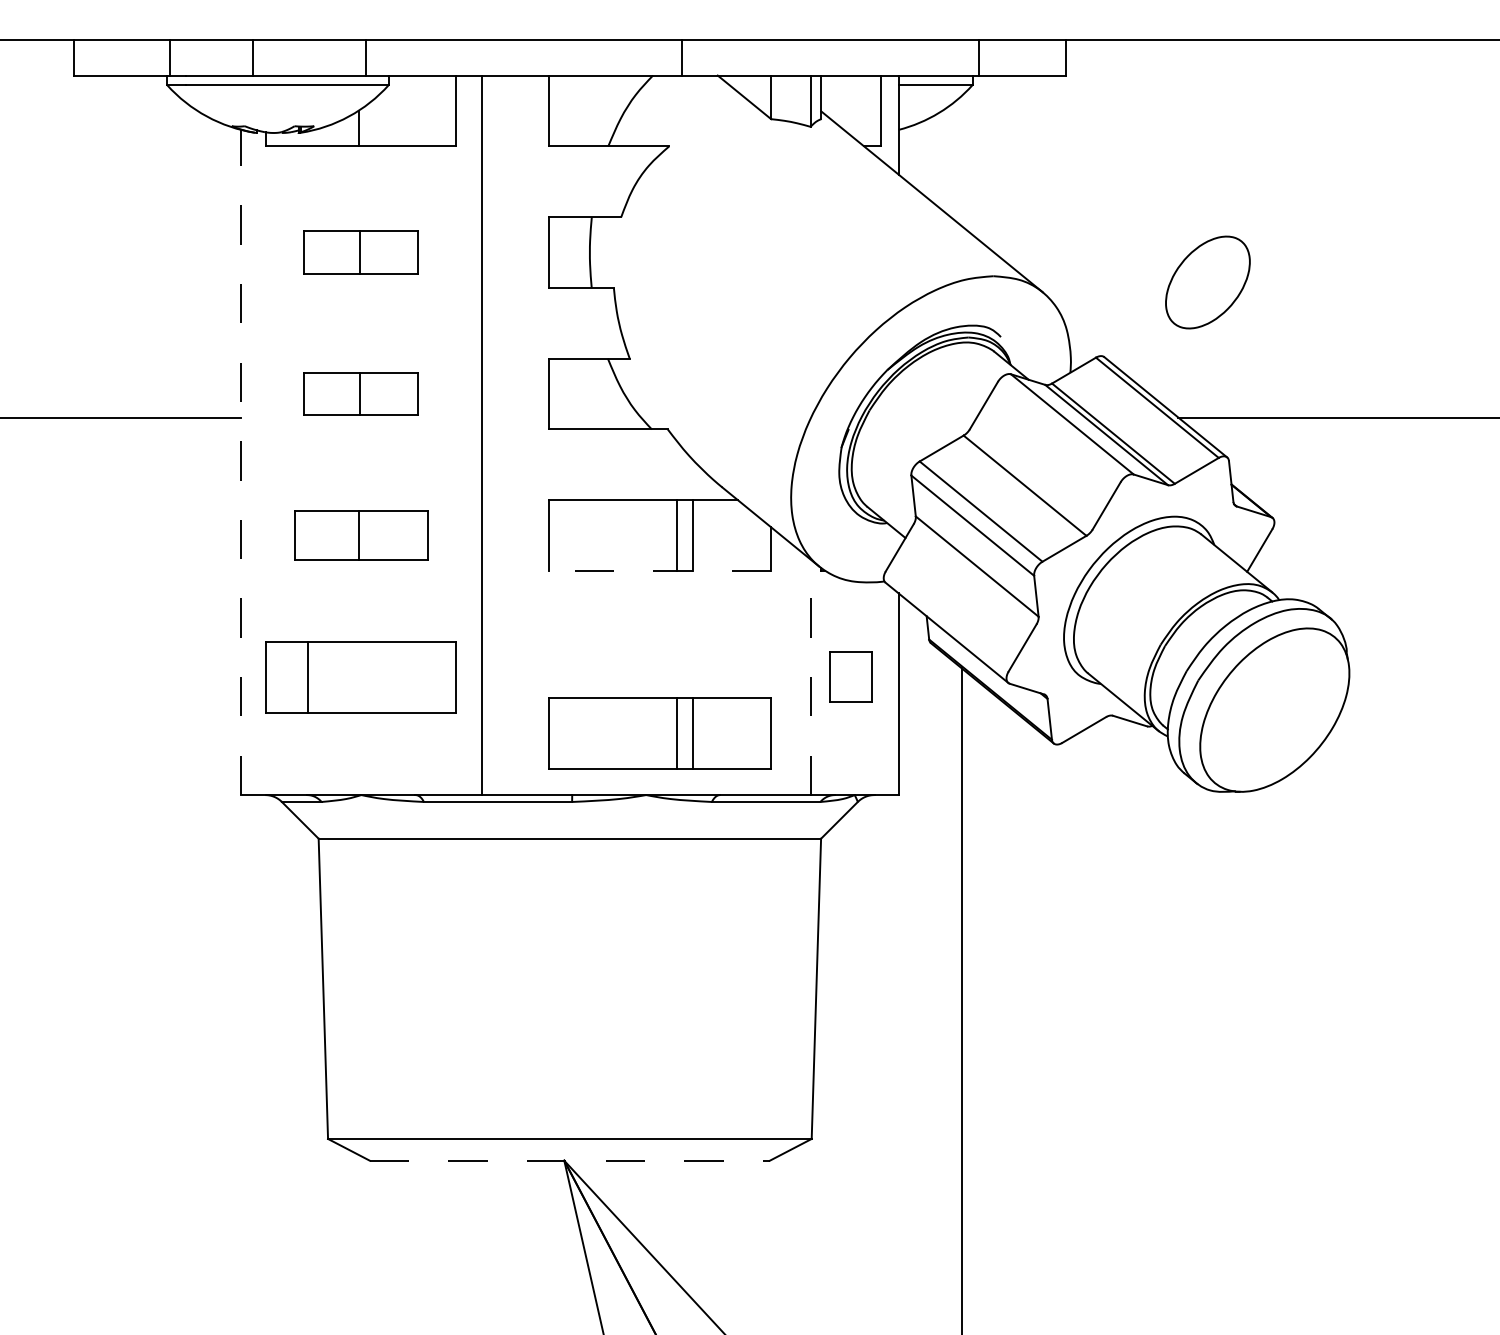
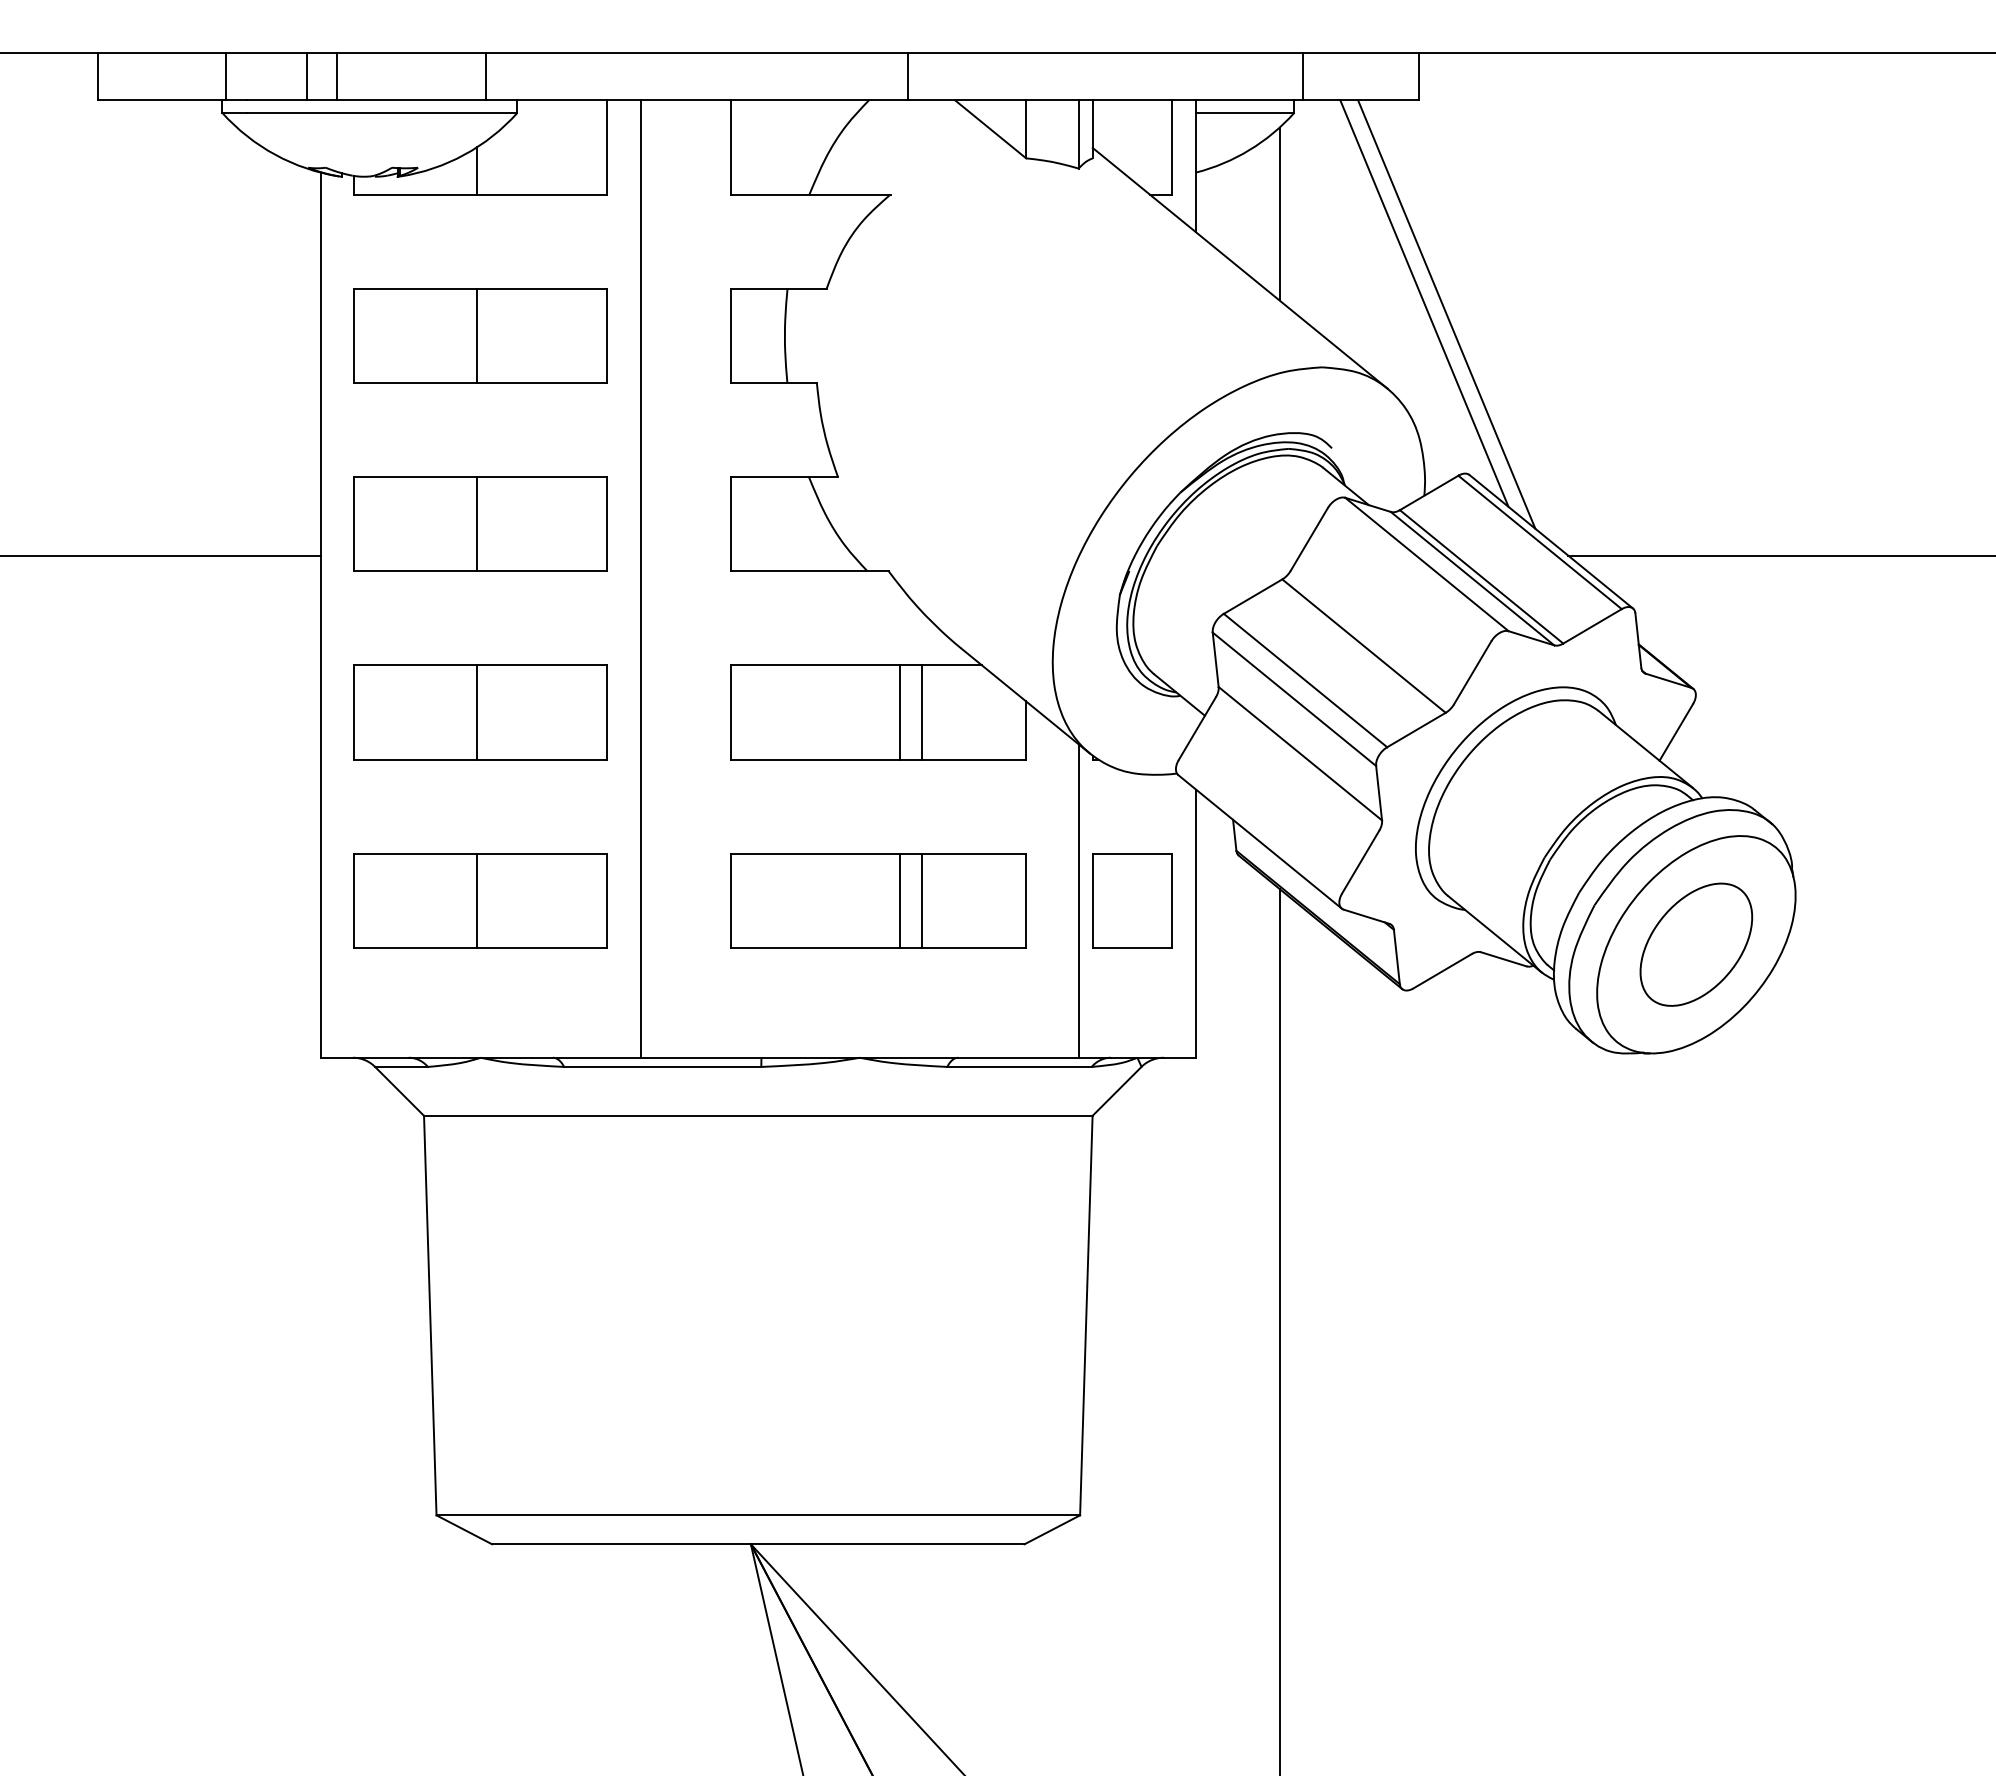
line: (231, 57) -> (307, 76), added
line: (961, 160) -> (1279, 213), added
line: (1070, 228) -> (1424, 303), added
line: (1087, 236) -> (1446, 314), added
part: (361, 252) -> (480, 335), size x1.67
part: (1208, 282) -> (1696, 944), moved
part: (361, 393) -> (480, 523), size x1.67
line: (240, 462) -> (320, 615), dashed -> solid
part: (361, 535) -> (480, 712), size x1.43
line: (660, 570) -> (878, 759), dashed -> solid
line: (308, 676) -> (477, 900), moved
part: (851, 676) -> (1132, 900), size x1.43
line: (810, 677) -> (1078, 901), dashed -> solid
part: (660, 733) -> (878, 900), moved
line: (570, 1160) -> (758, 1544), dashed -> solid

